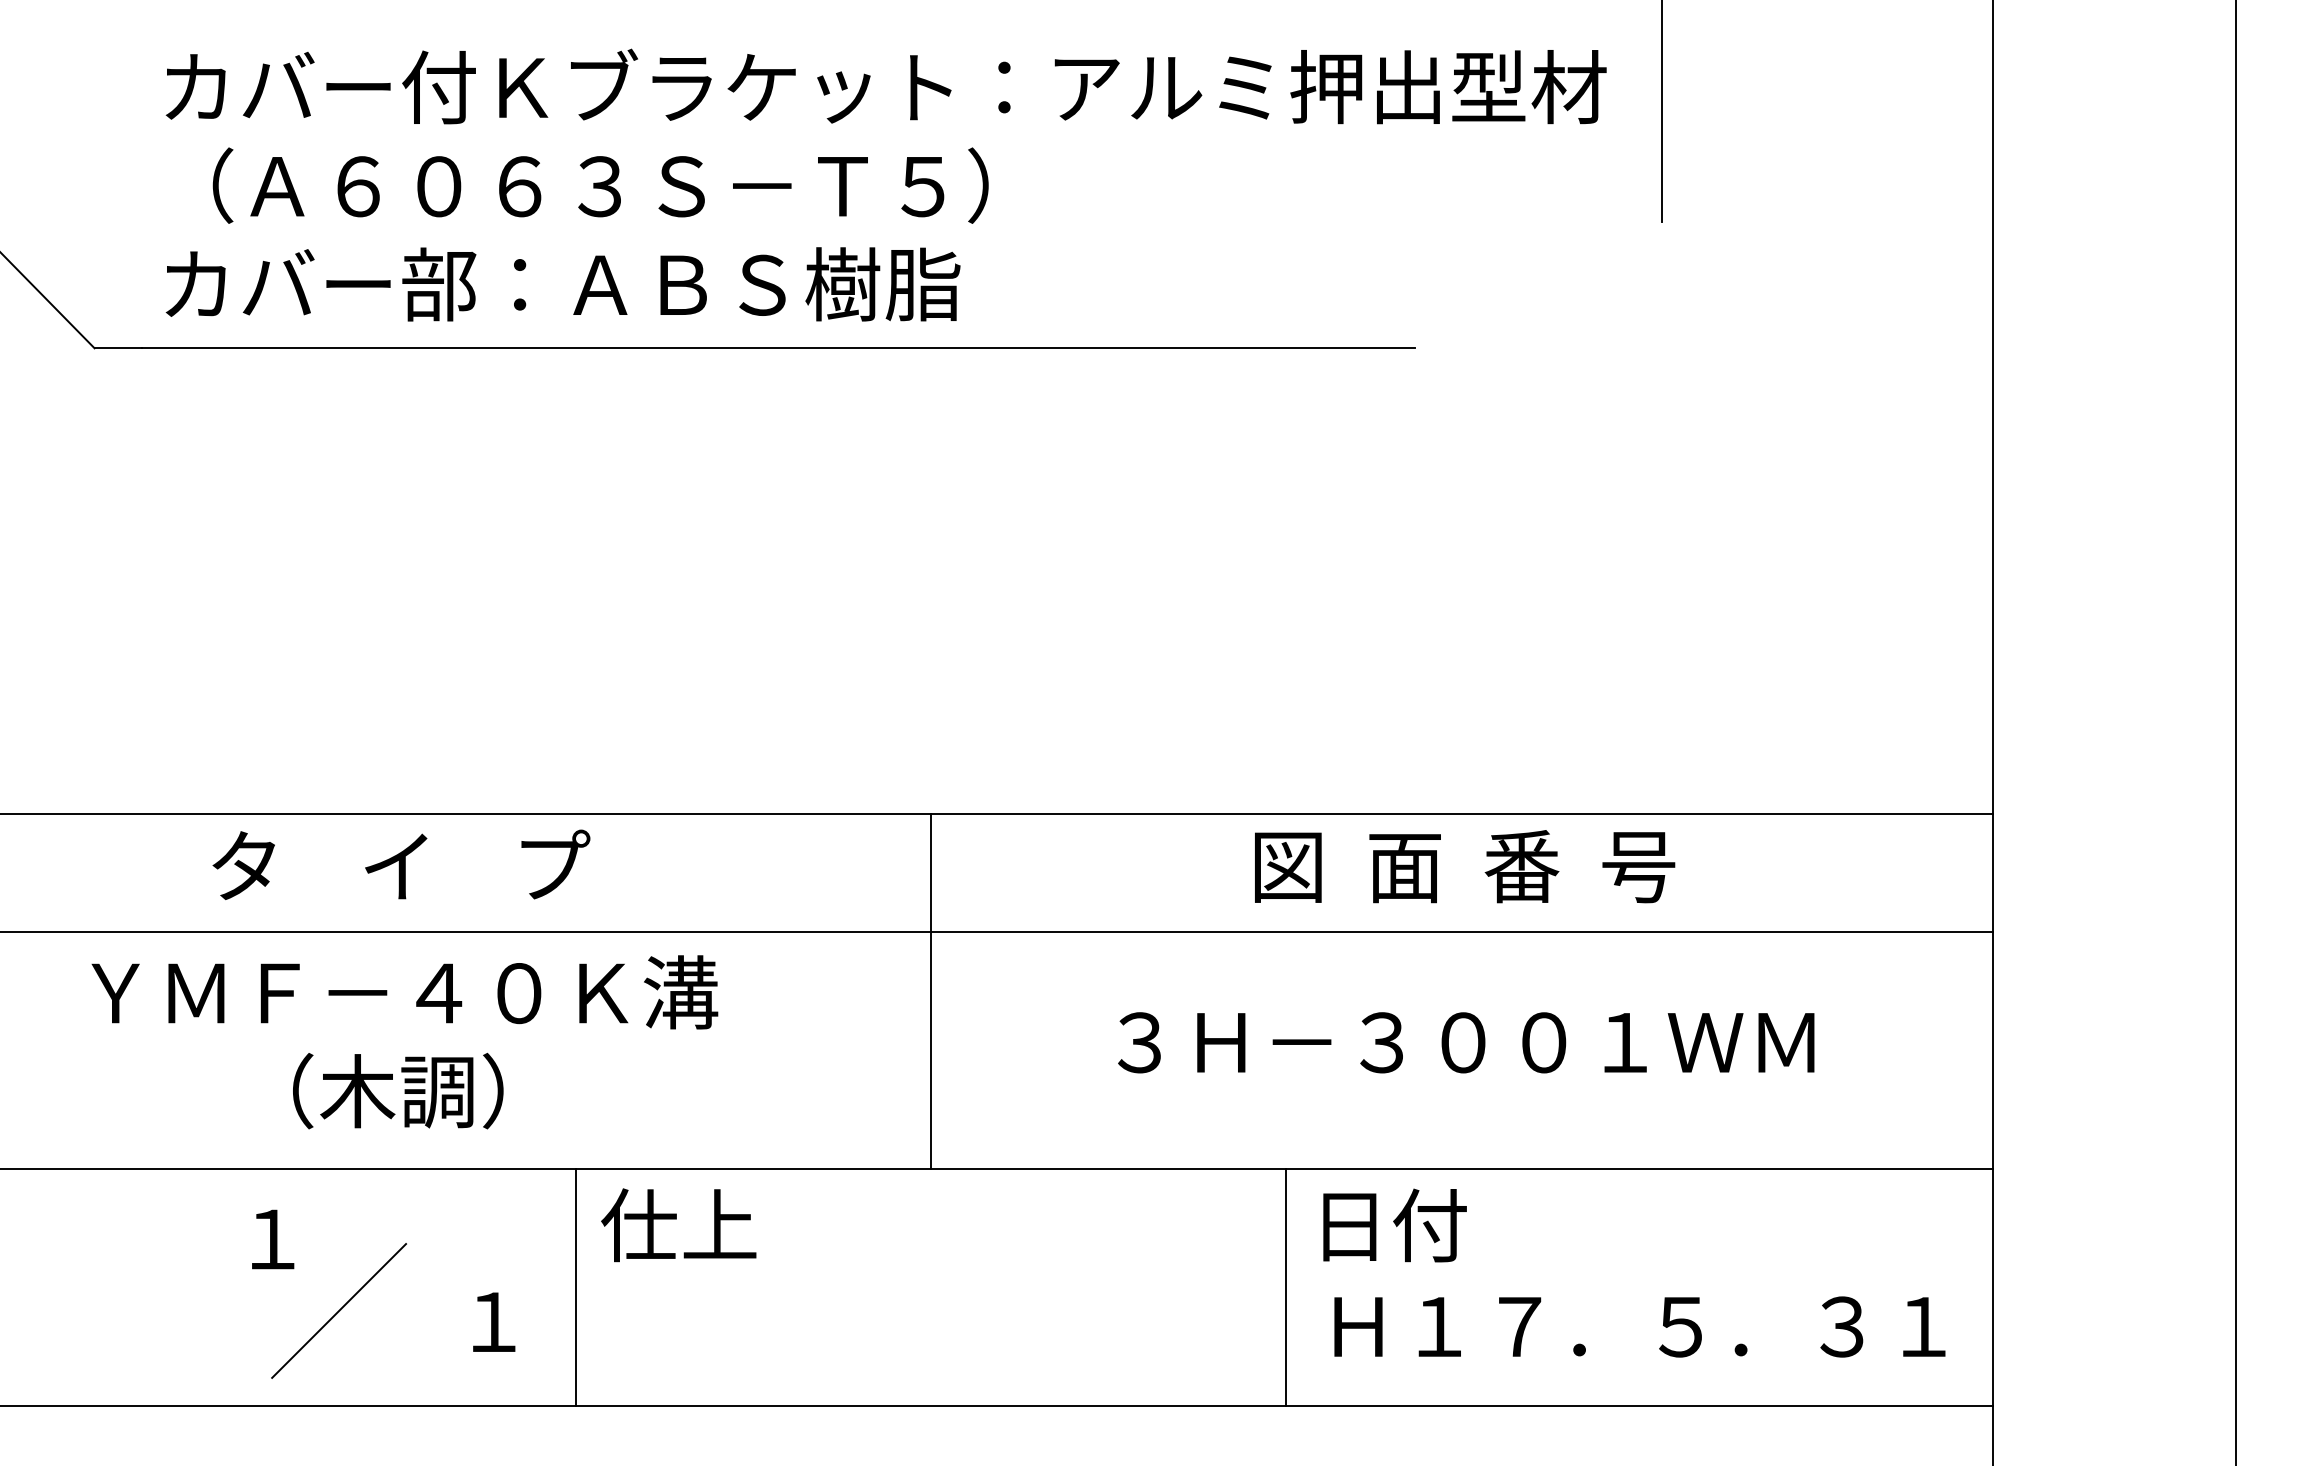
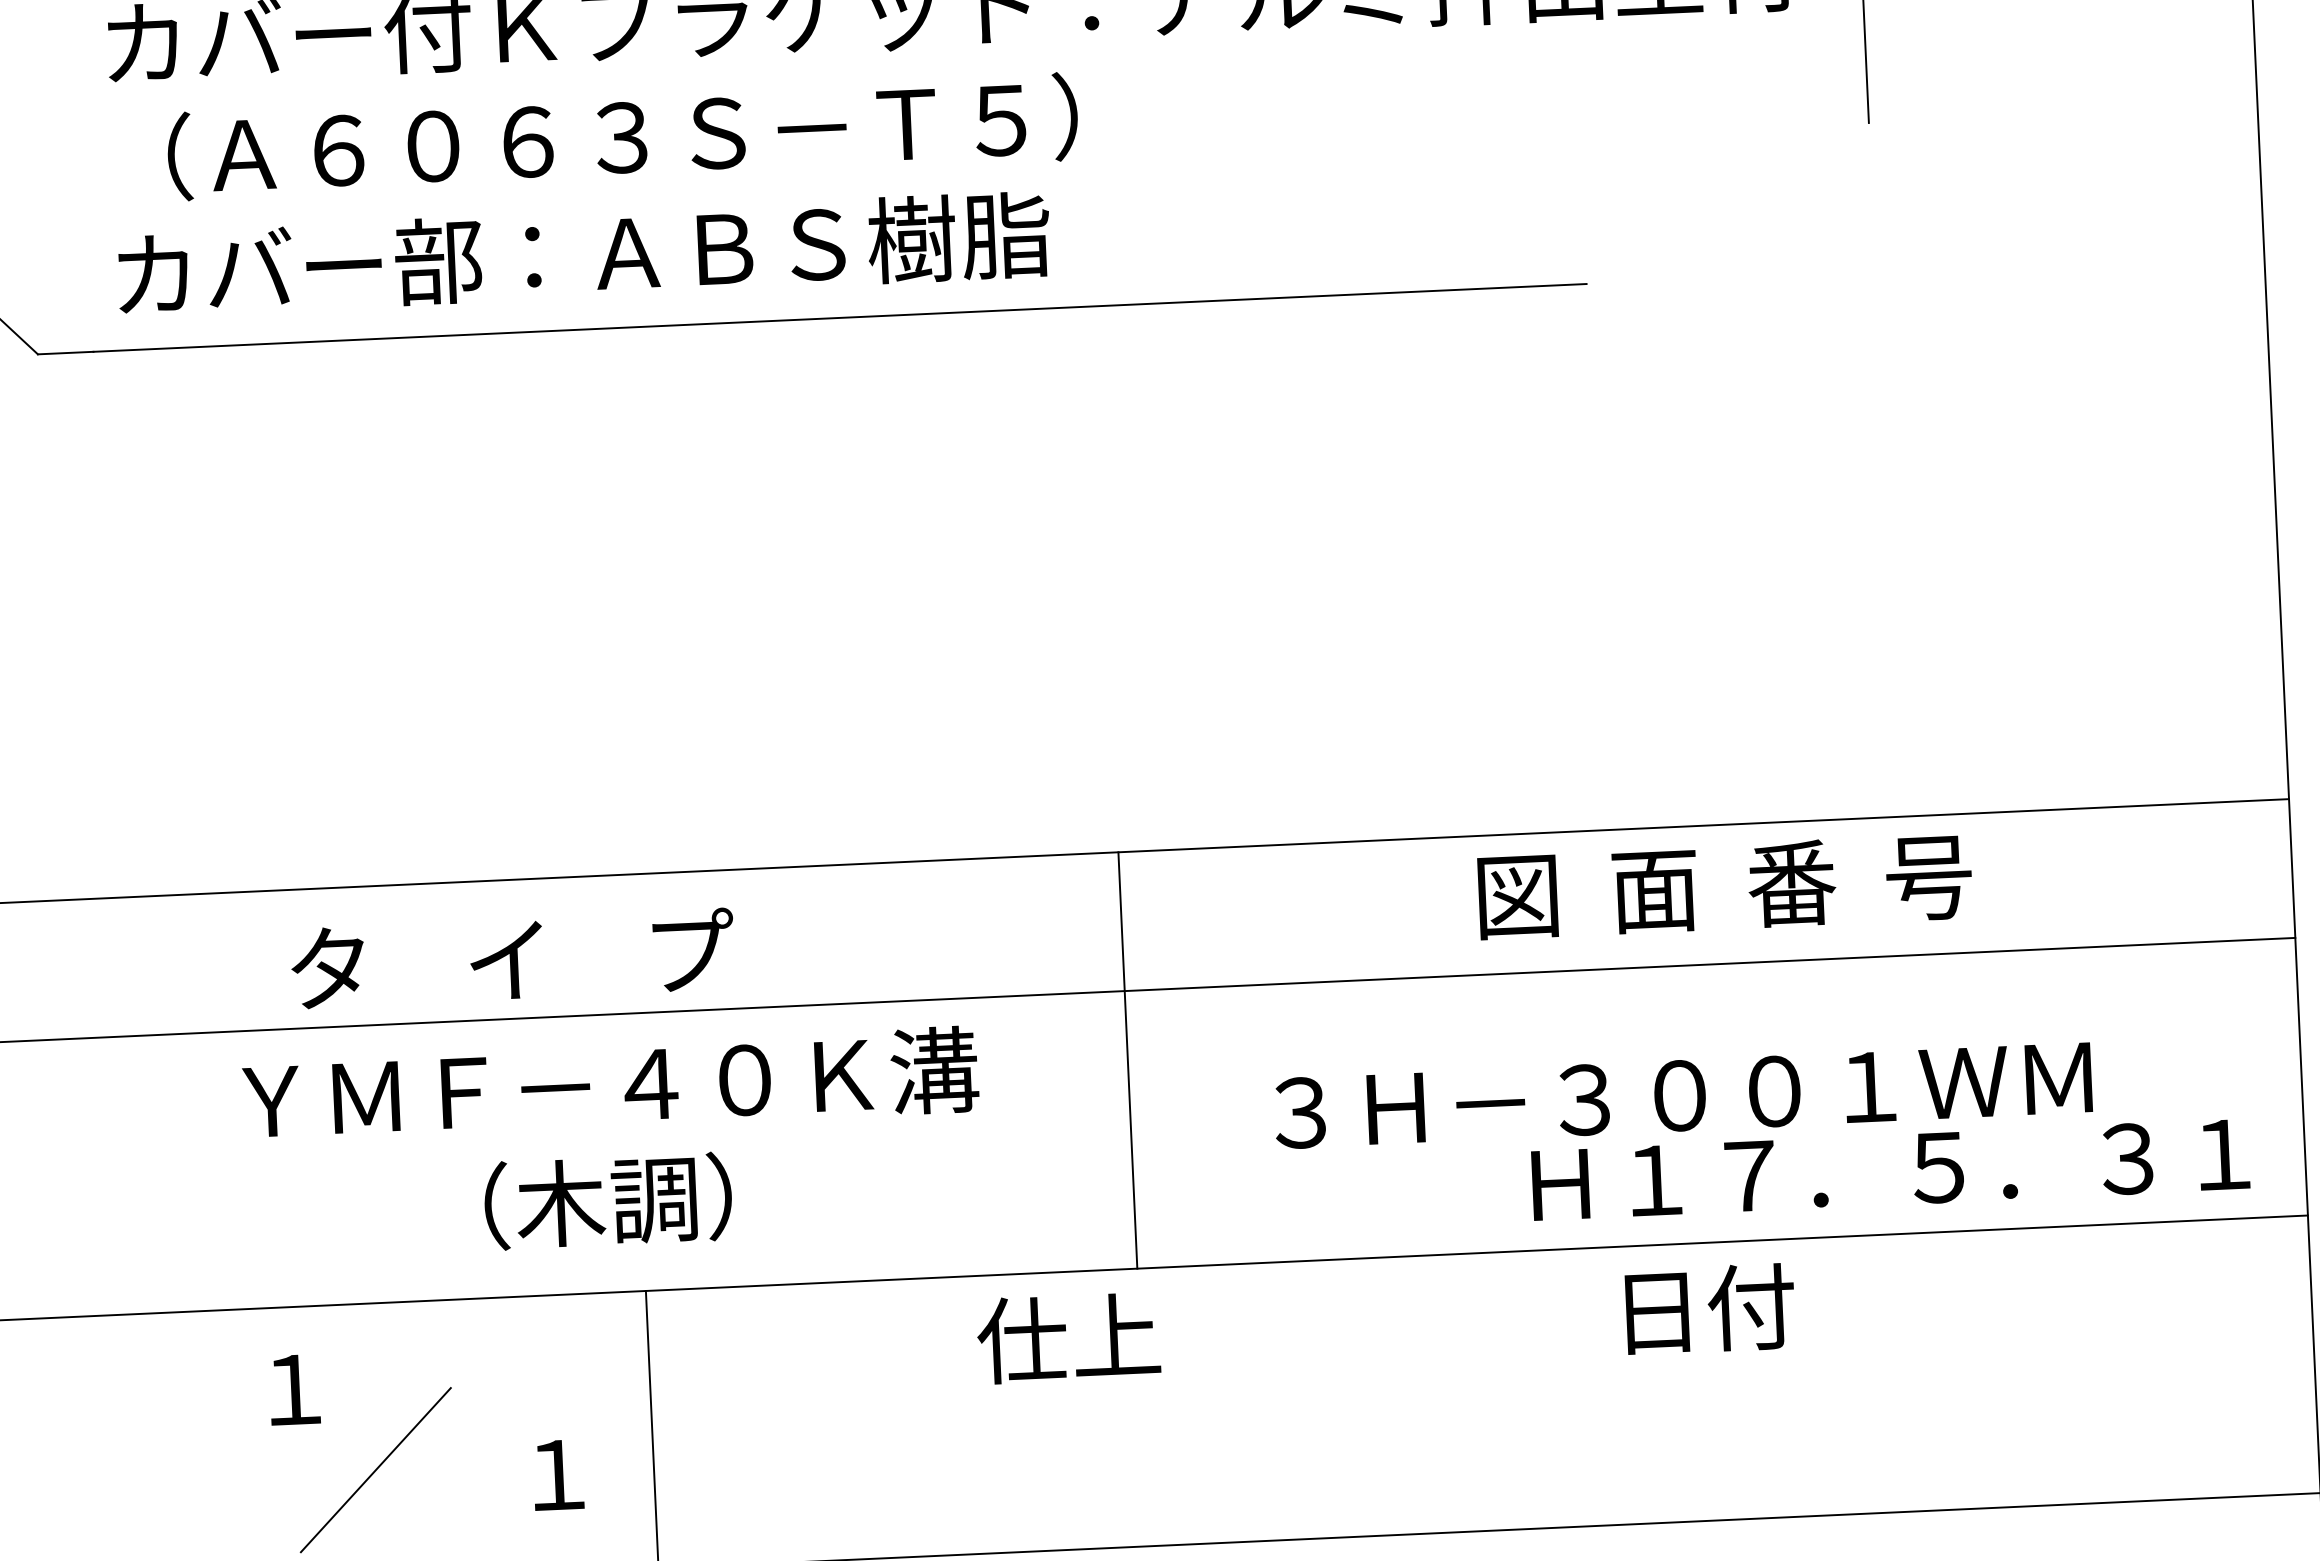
text: (401, 864) -> (512, 958), moved
text: (1465, 866) -> (1725, 886), moved
line: (930, 990) -> (1127, 1059), moved
text: (404, 1042) -> (613, 1143), moved
text: (678, 1225) -> (1068, 1338), moved
text: (1394, 1225) -> (1709, 1309), moved
line: (1285, 1286) -> (1484, 1391), removed
text: (1639, 1326) -> (1890, 1169), moved

